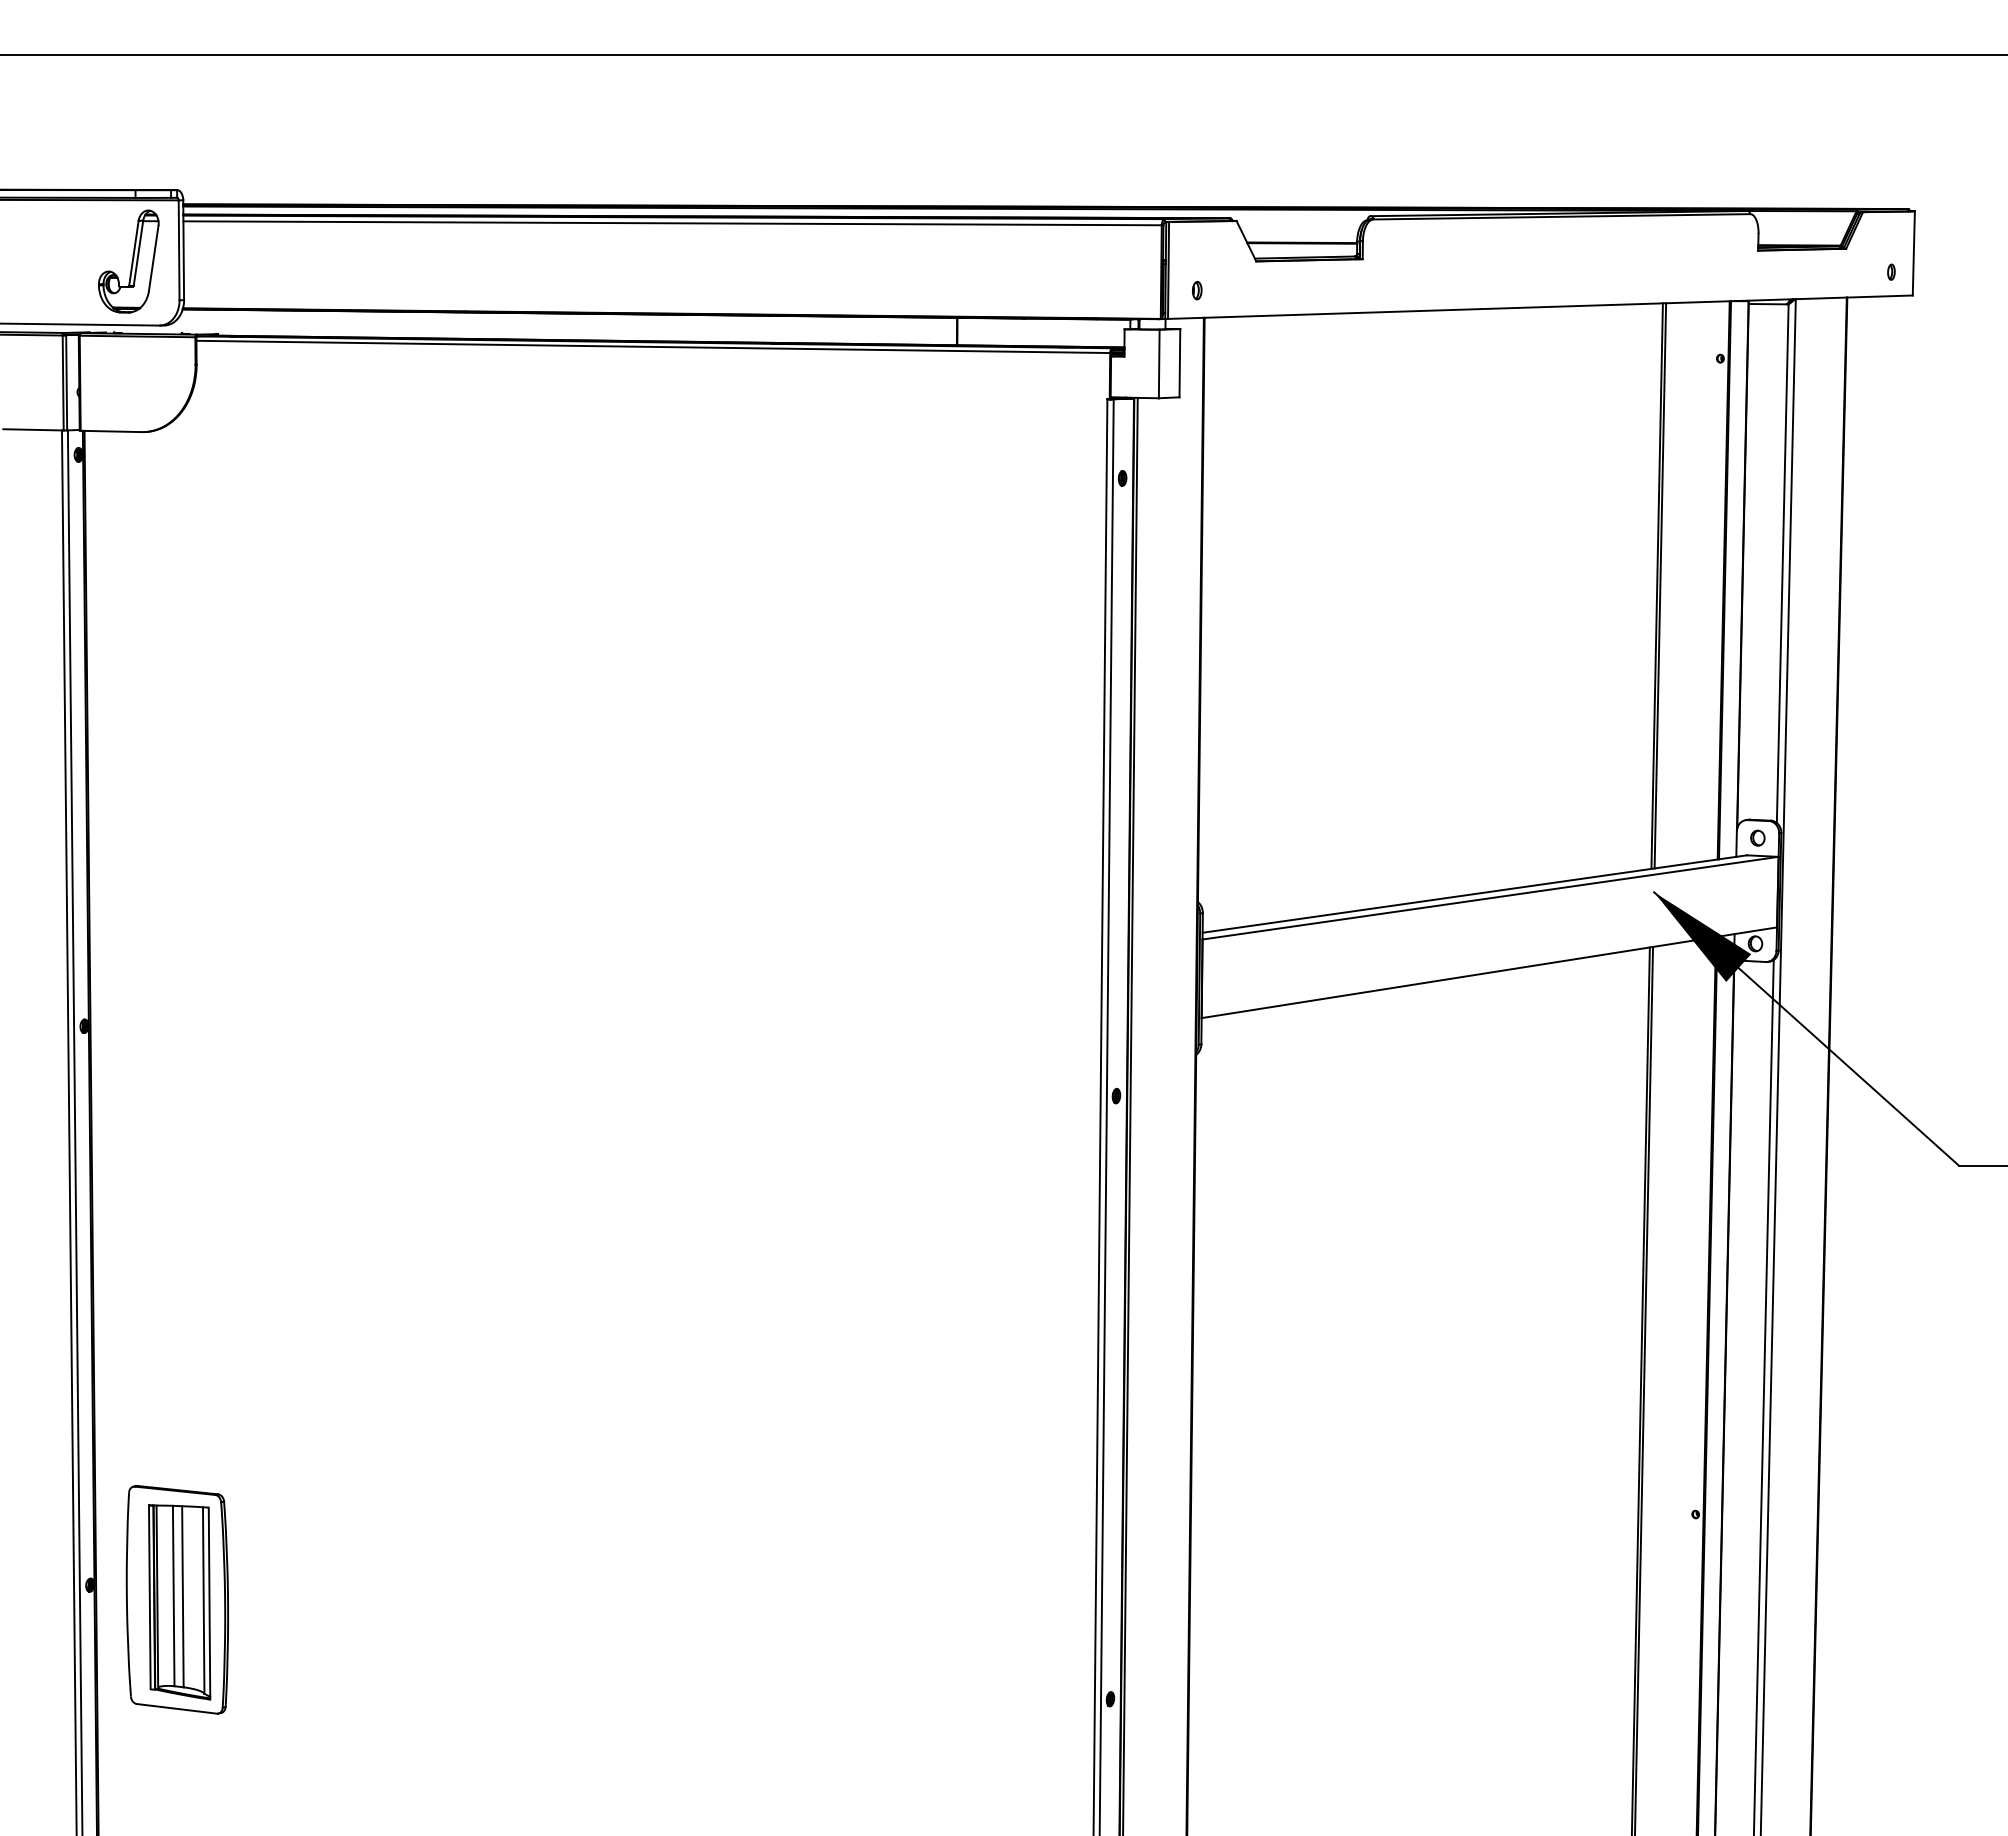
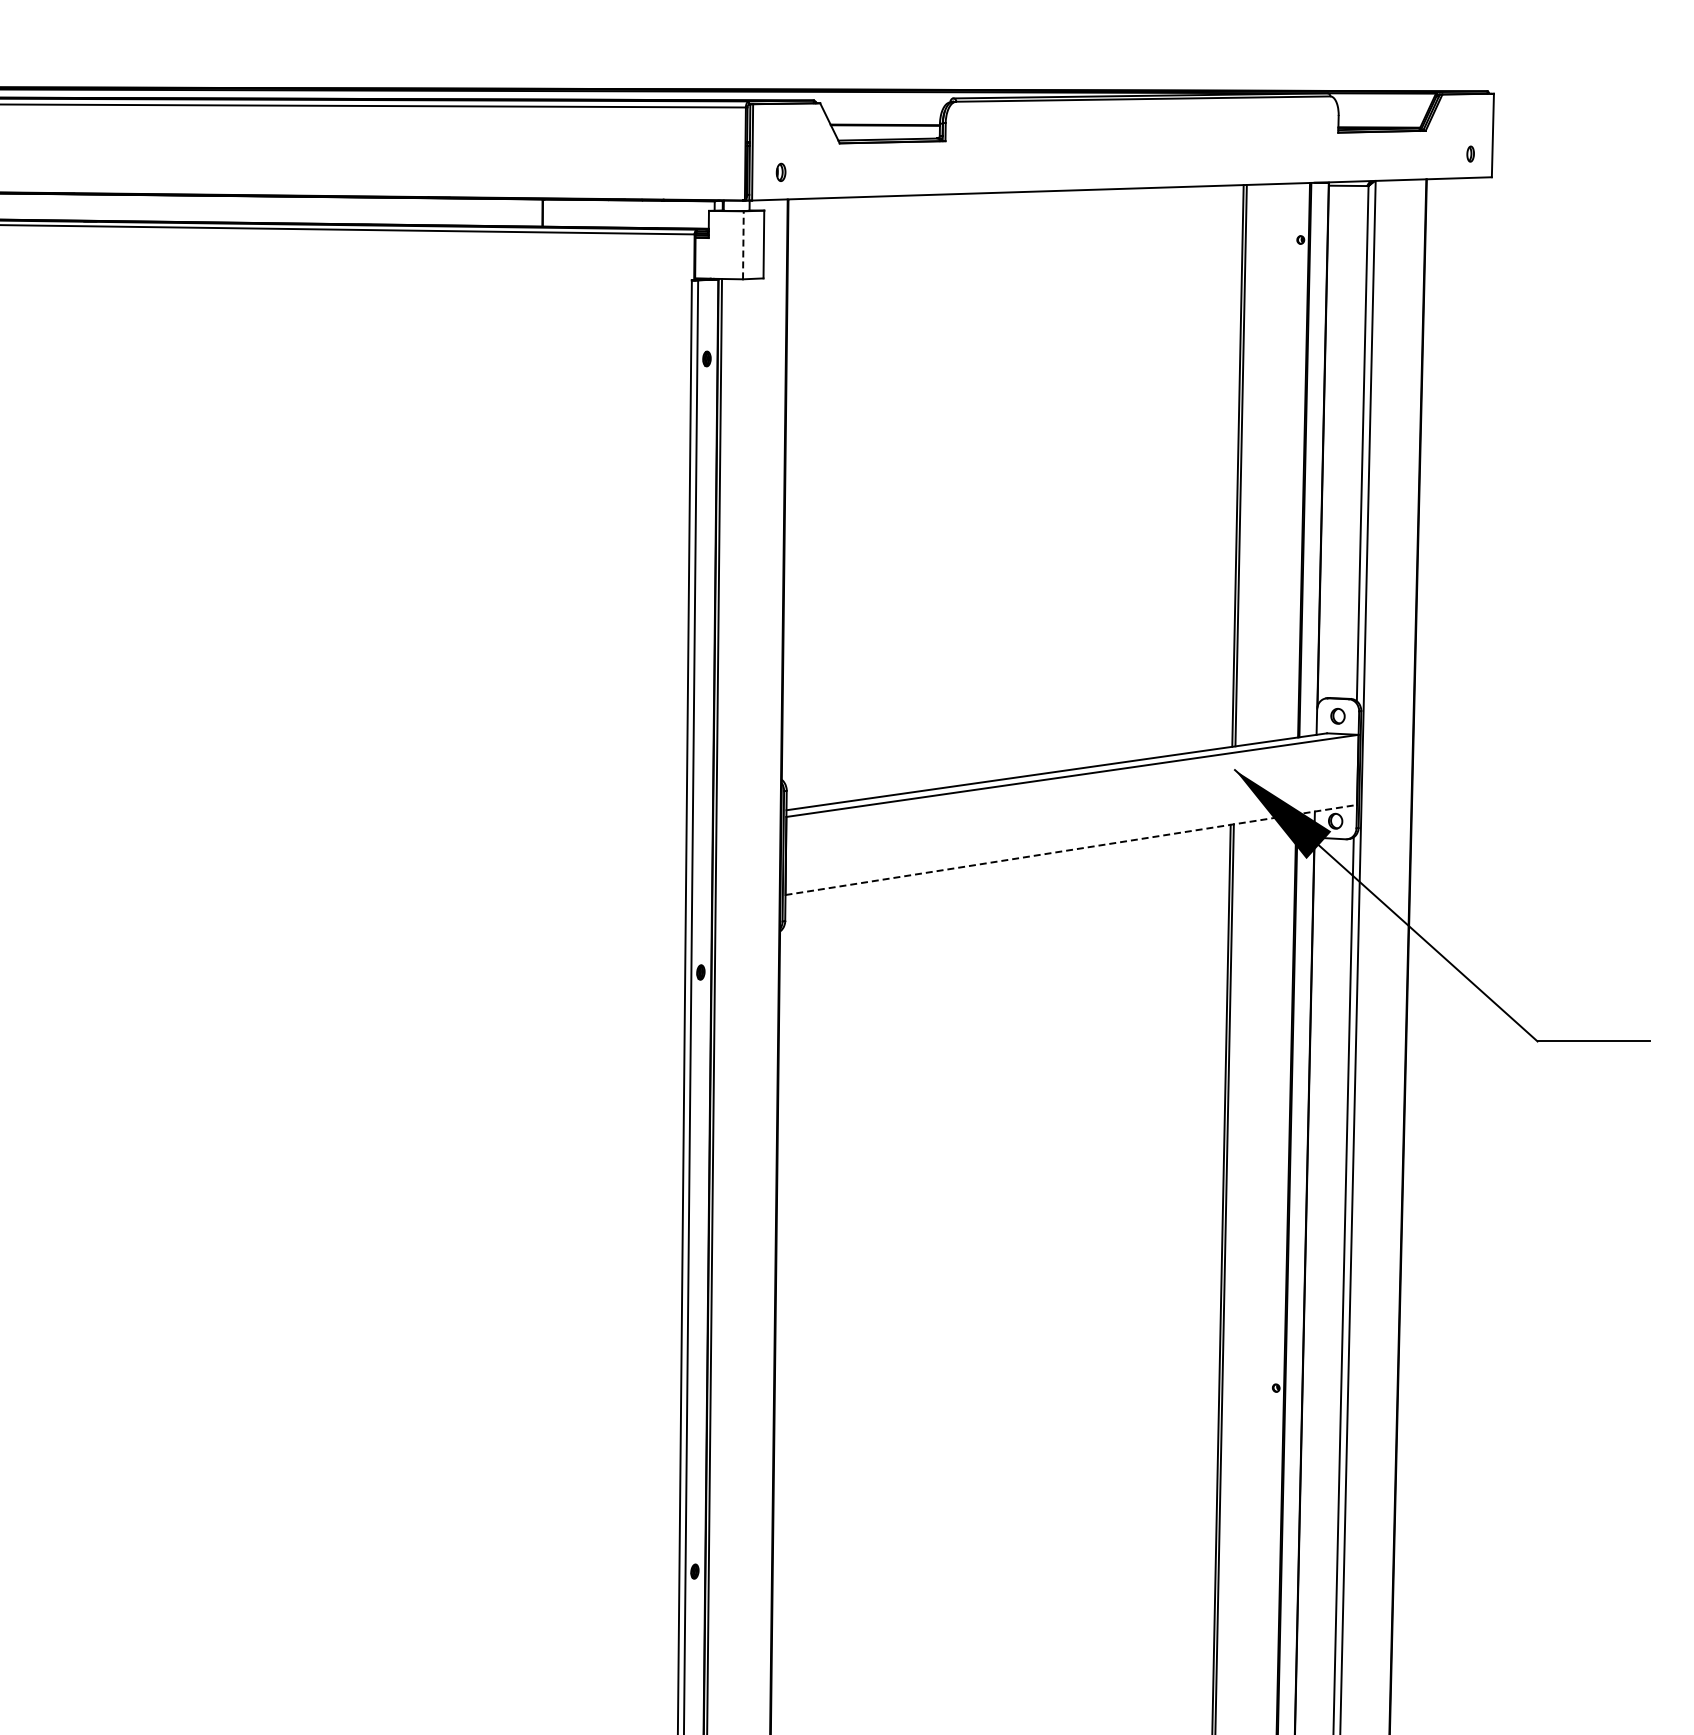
line: (1159, 363) -> (743, 244), solid -> dashed
line: (1489, 972) -> (1071, 849), solid -> dashed

